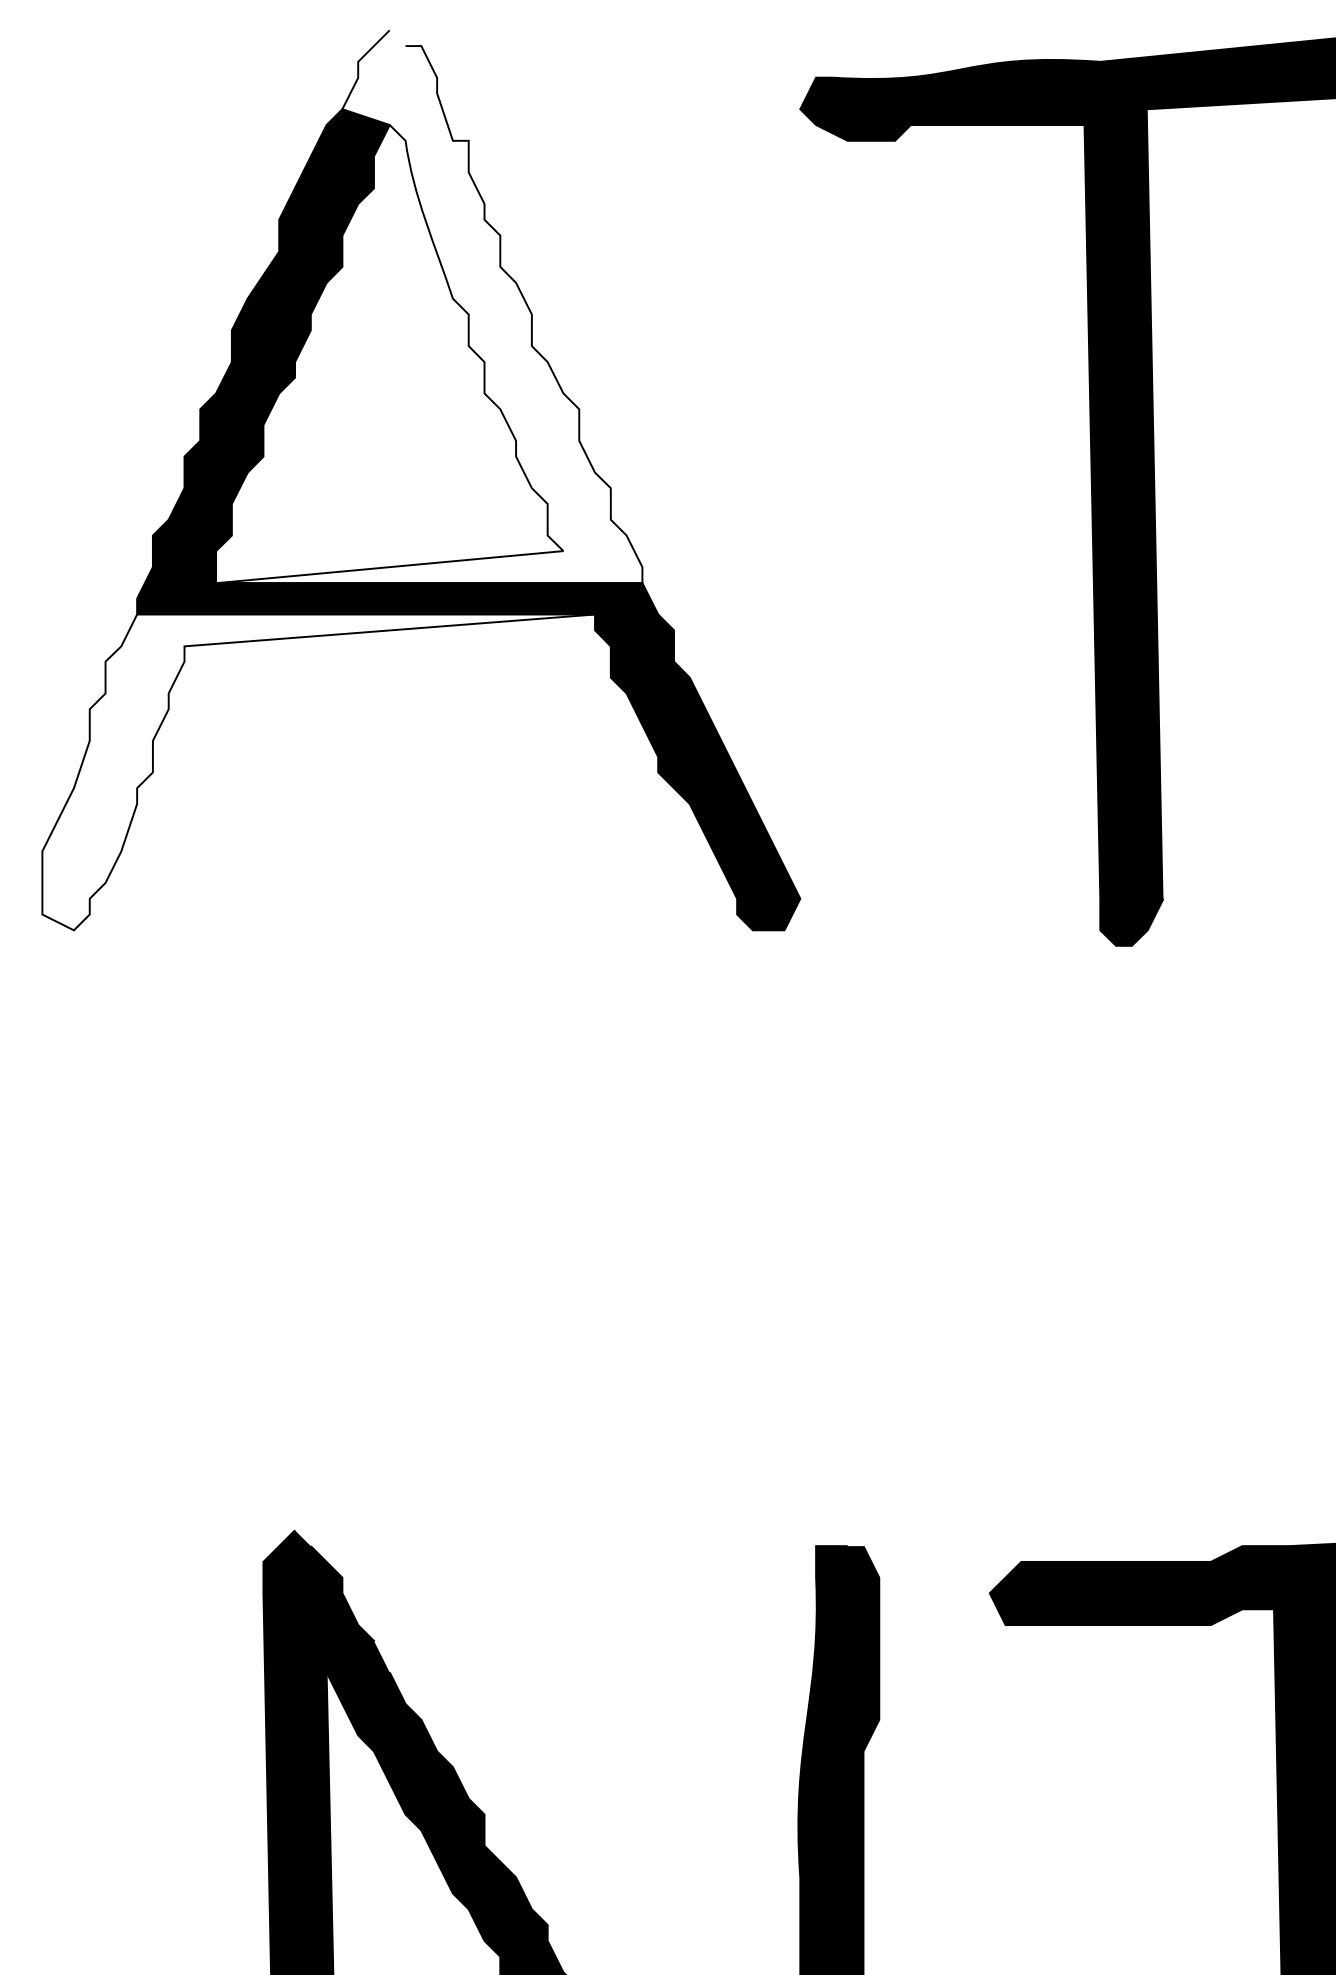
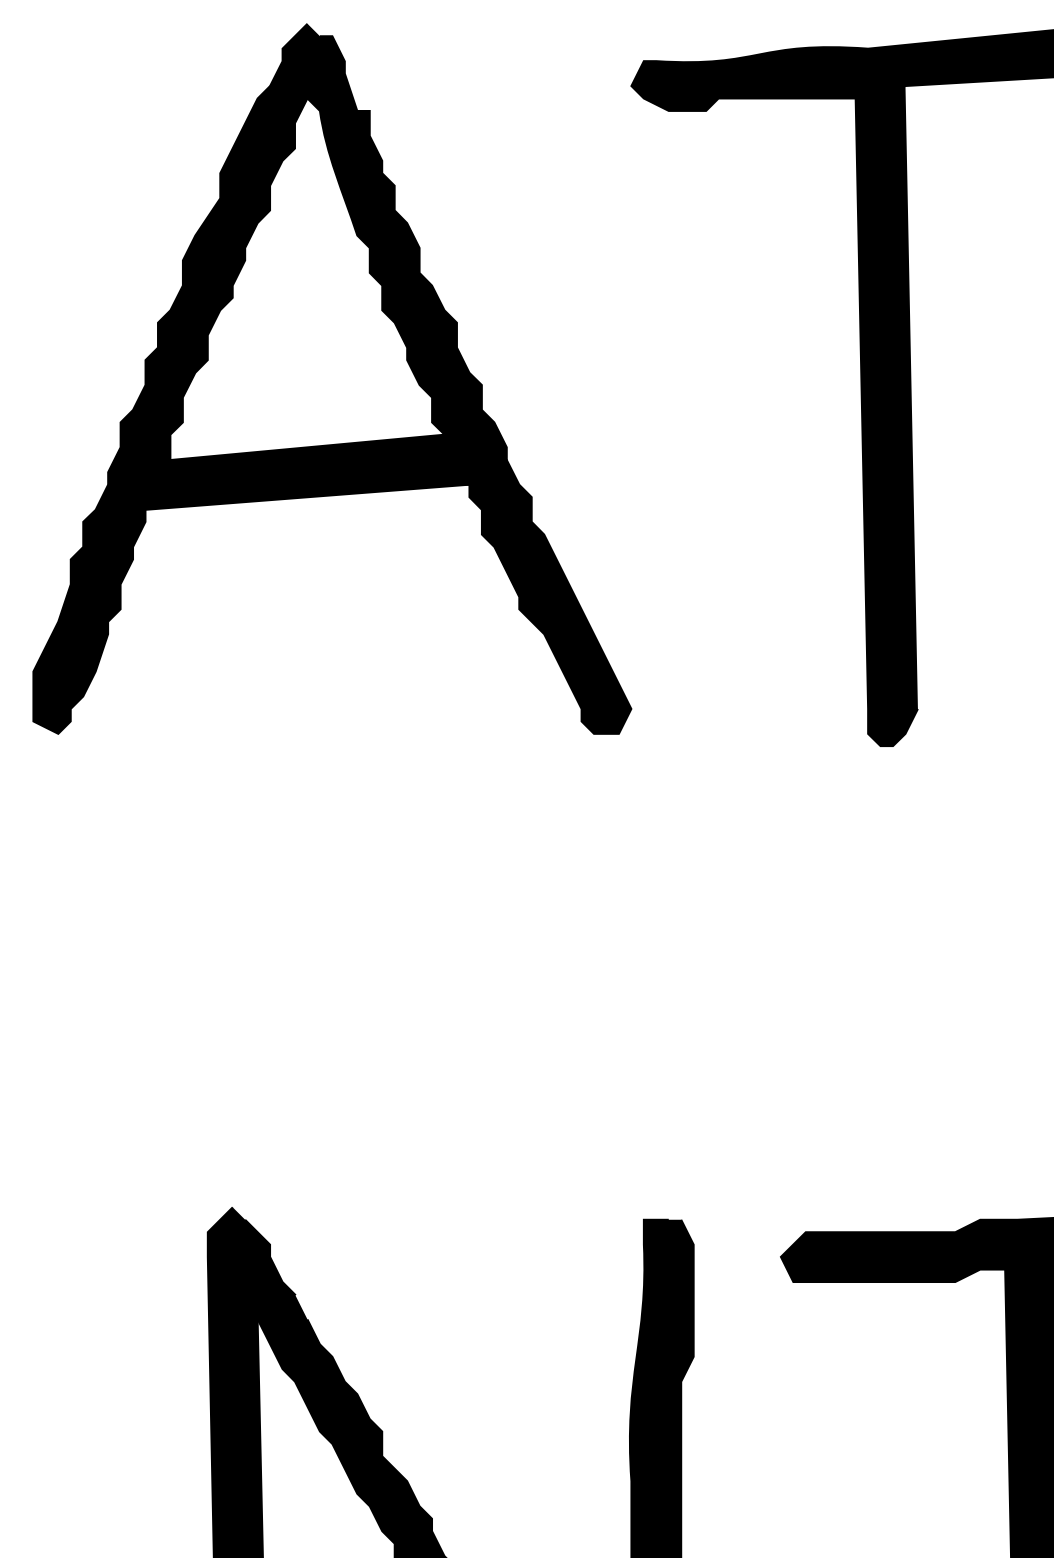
fill: (429, 306) -> (338, 241), added
fill: (318, 772) -> (251, 609), added

